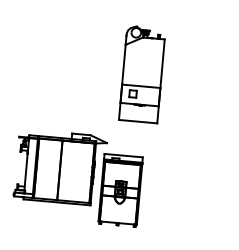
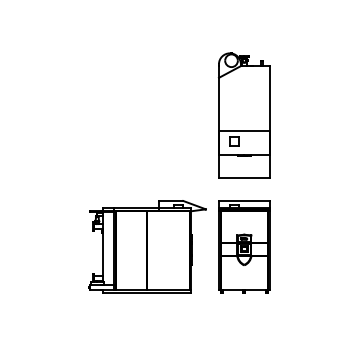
part: (120, 189) -> (244, 246), moved

